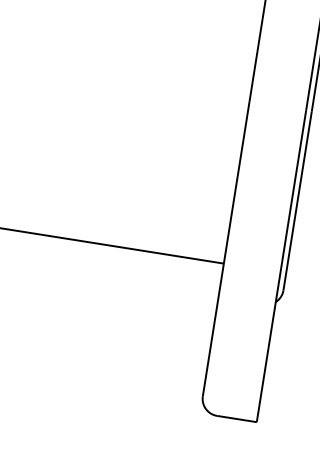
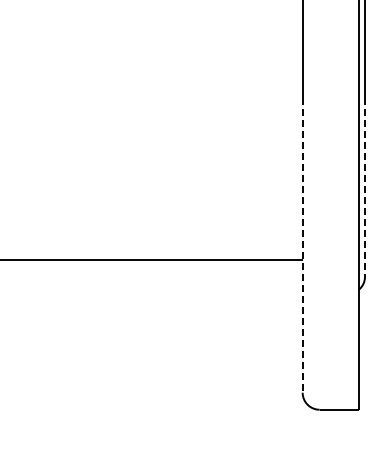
line: (298, 201) -> (365, 187), solid -> dashed
line: (225, 249) -> (302, 245), solid -> dashed

